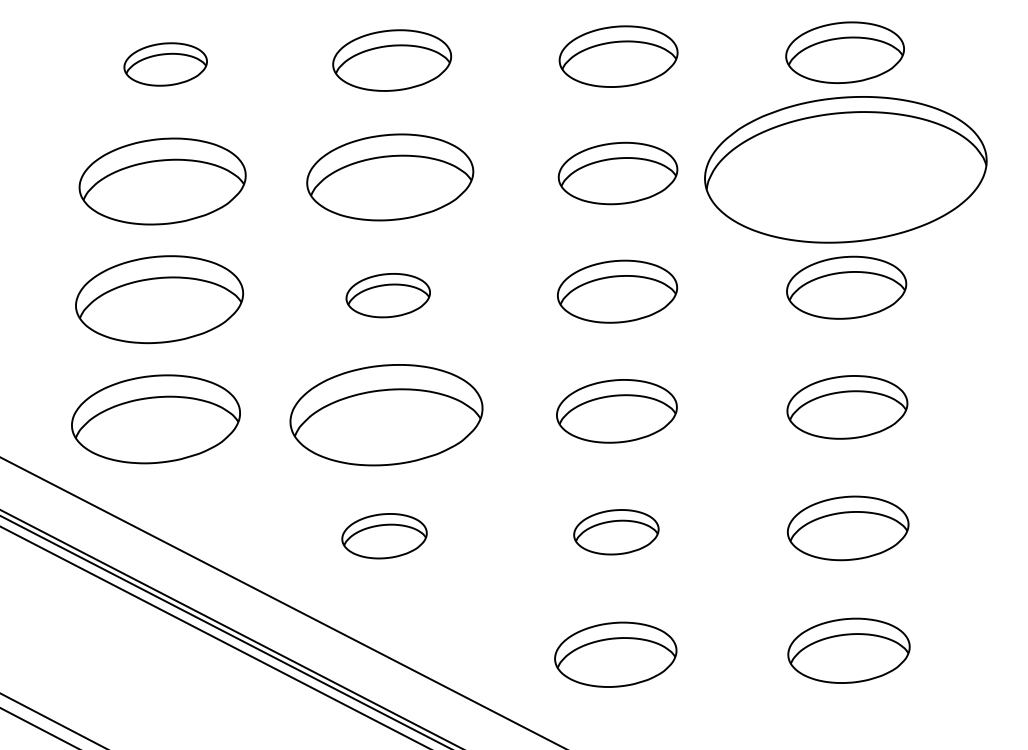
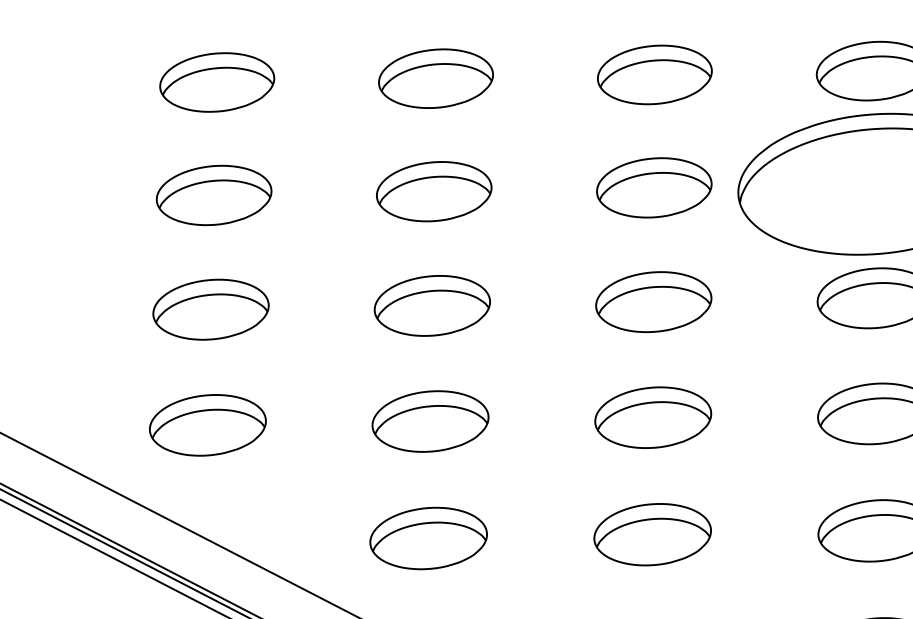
part: (165, 64) -> (216, 82), size x1.43
part: (390, 177) -> (434, 191), size x0.71
part: (162, 180) -> (214, 194), size x0.71
part: (387, 295) -> (431, 305), size x1.43
part: (158, 299) -> (210, 309), size x0.71
part: (386, 415) -> (430, 421), size x0.62
part: (156, 418) -> (208, 424), size x0.71
part: (616, 531) -> (652, 533), size x1.43
part: (384, 535) -> (428, 537), size x1.43

